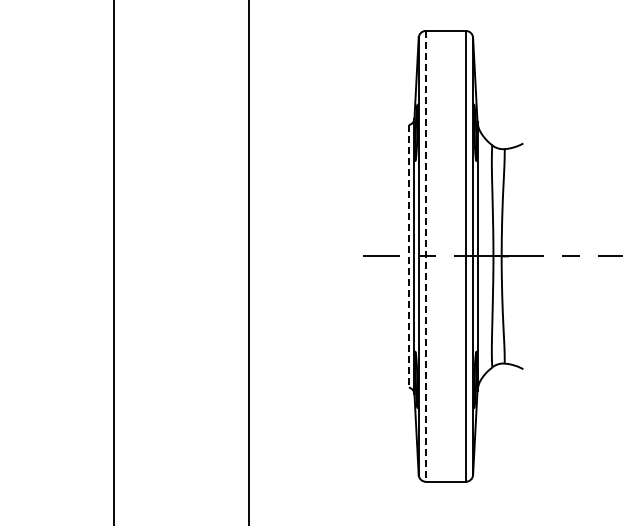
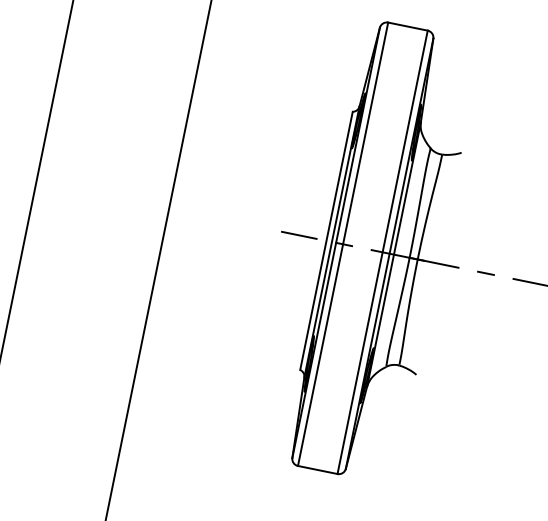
line: (408, 256) -> (326, 240), dashed -> solid
line: (425, 256) -> (342, 244), dashed -> solid

